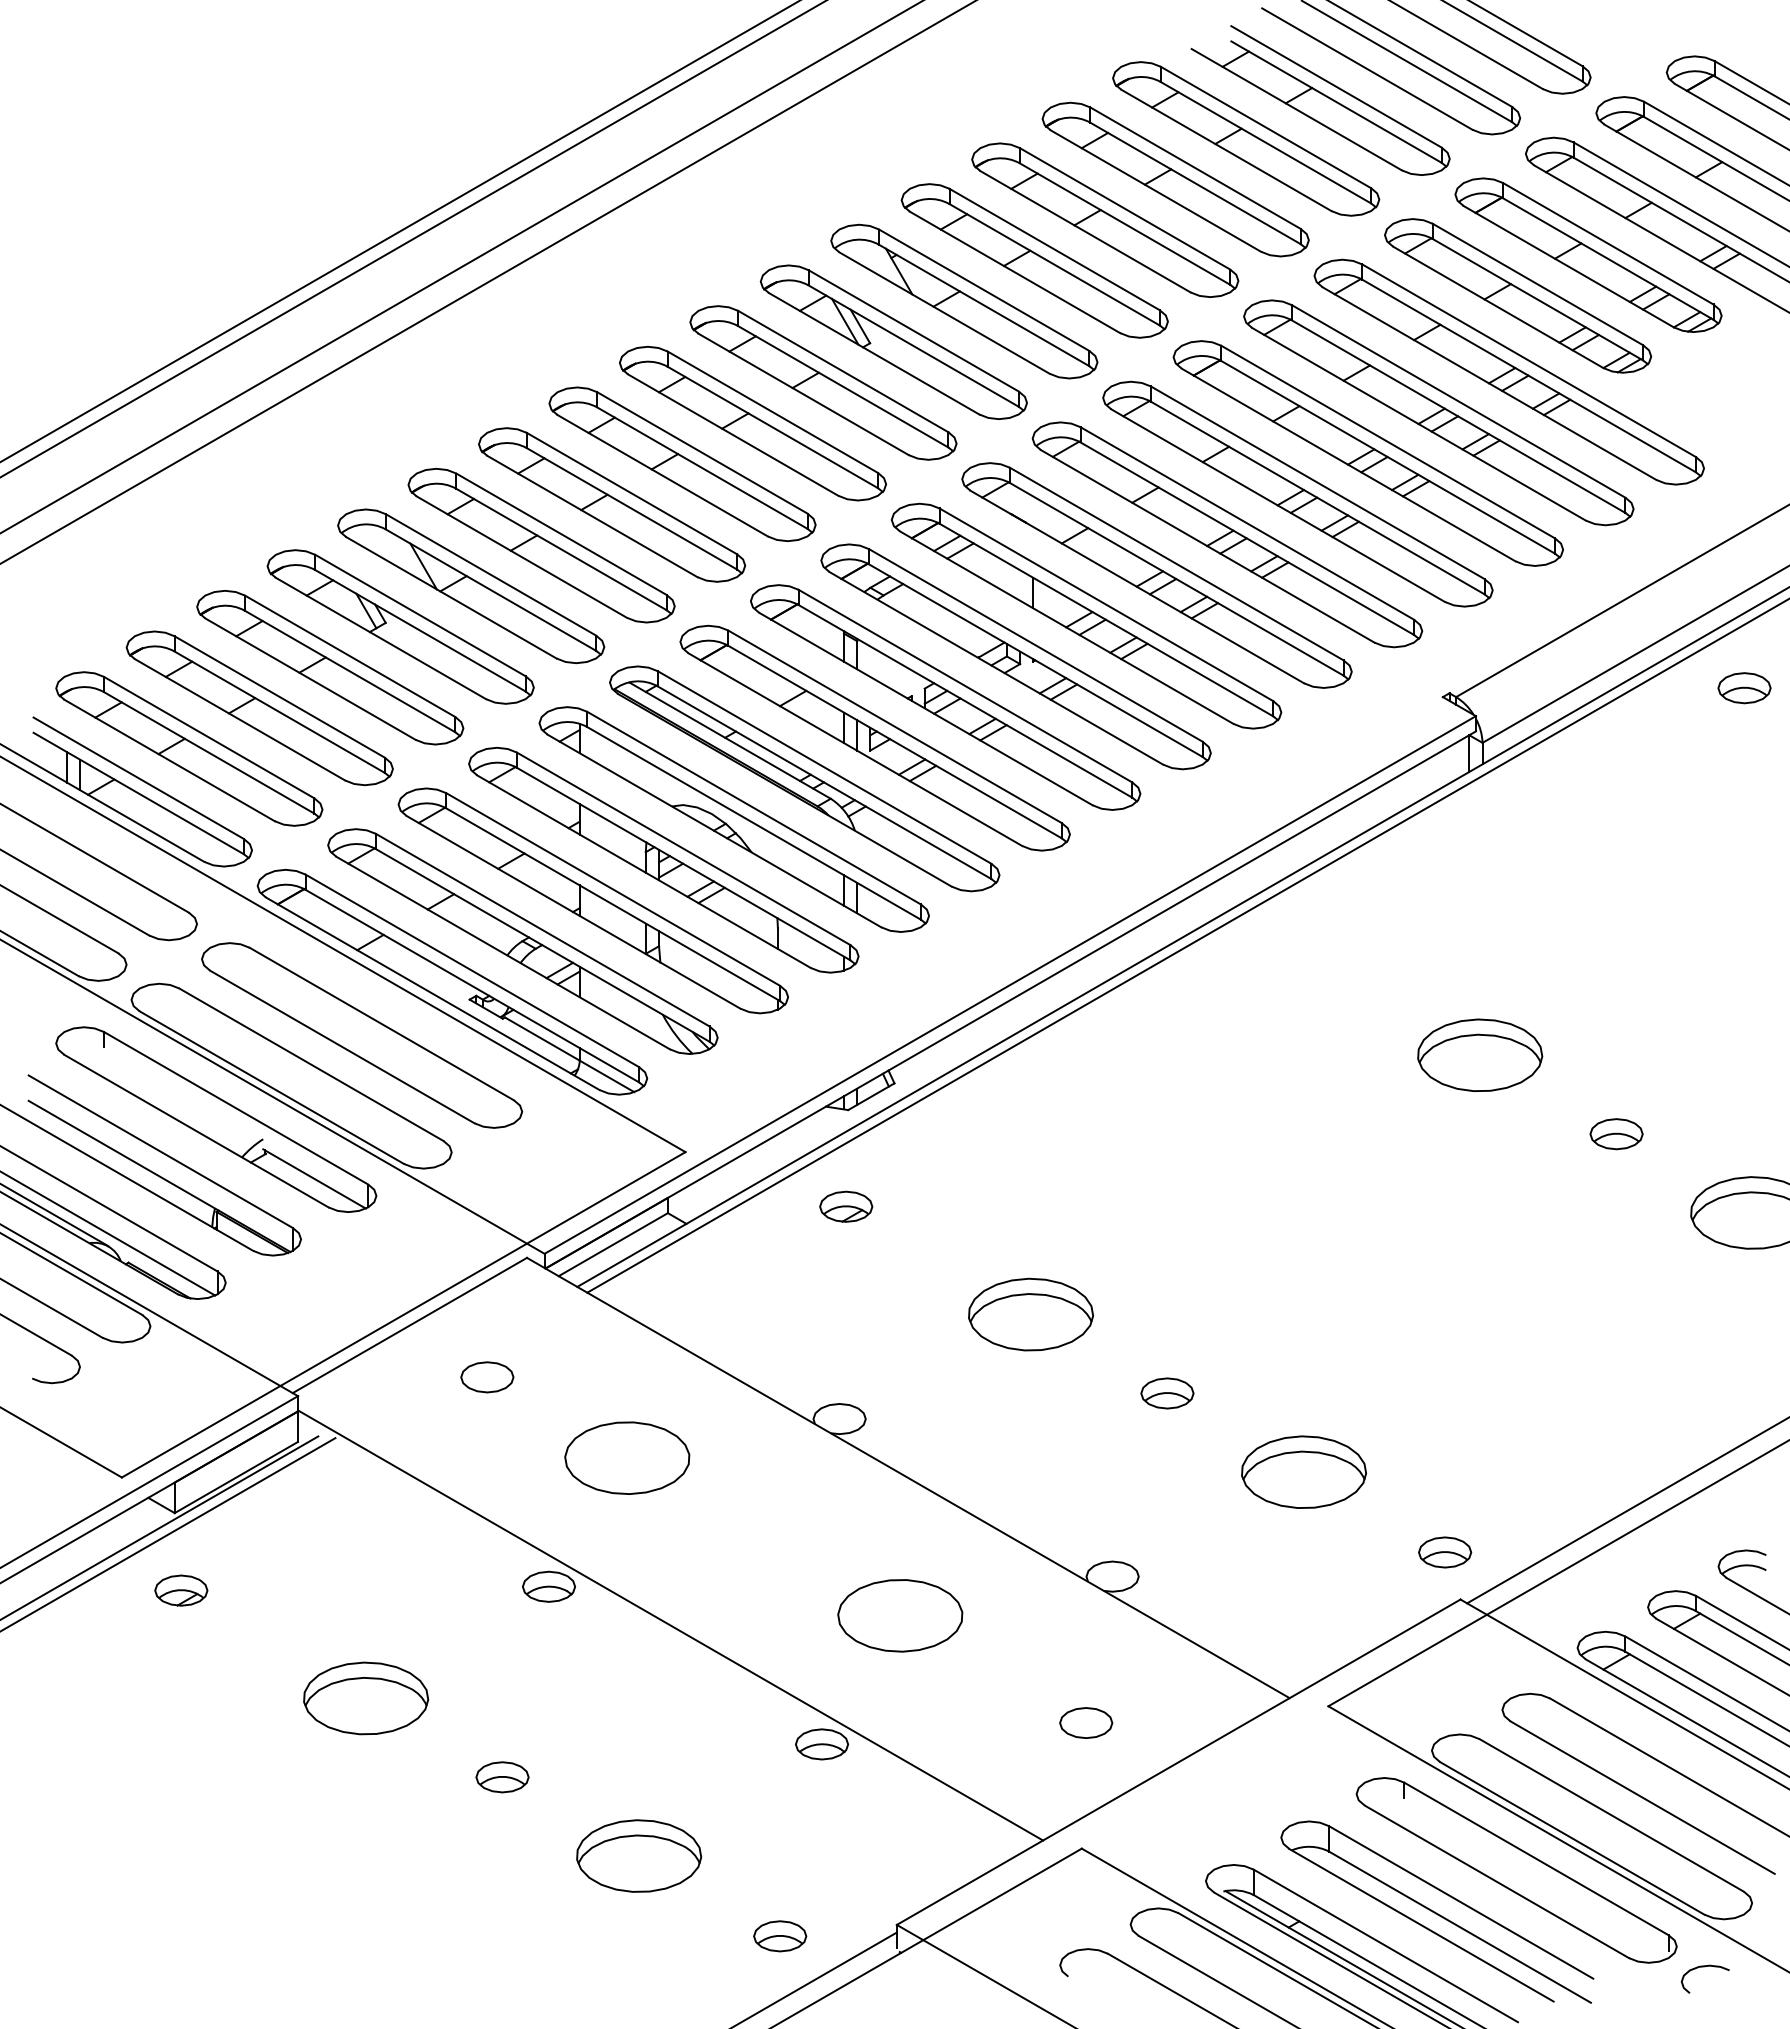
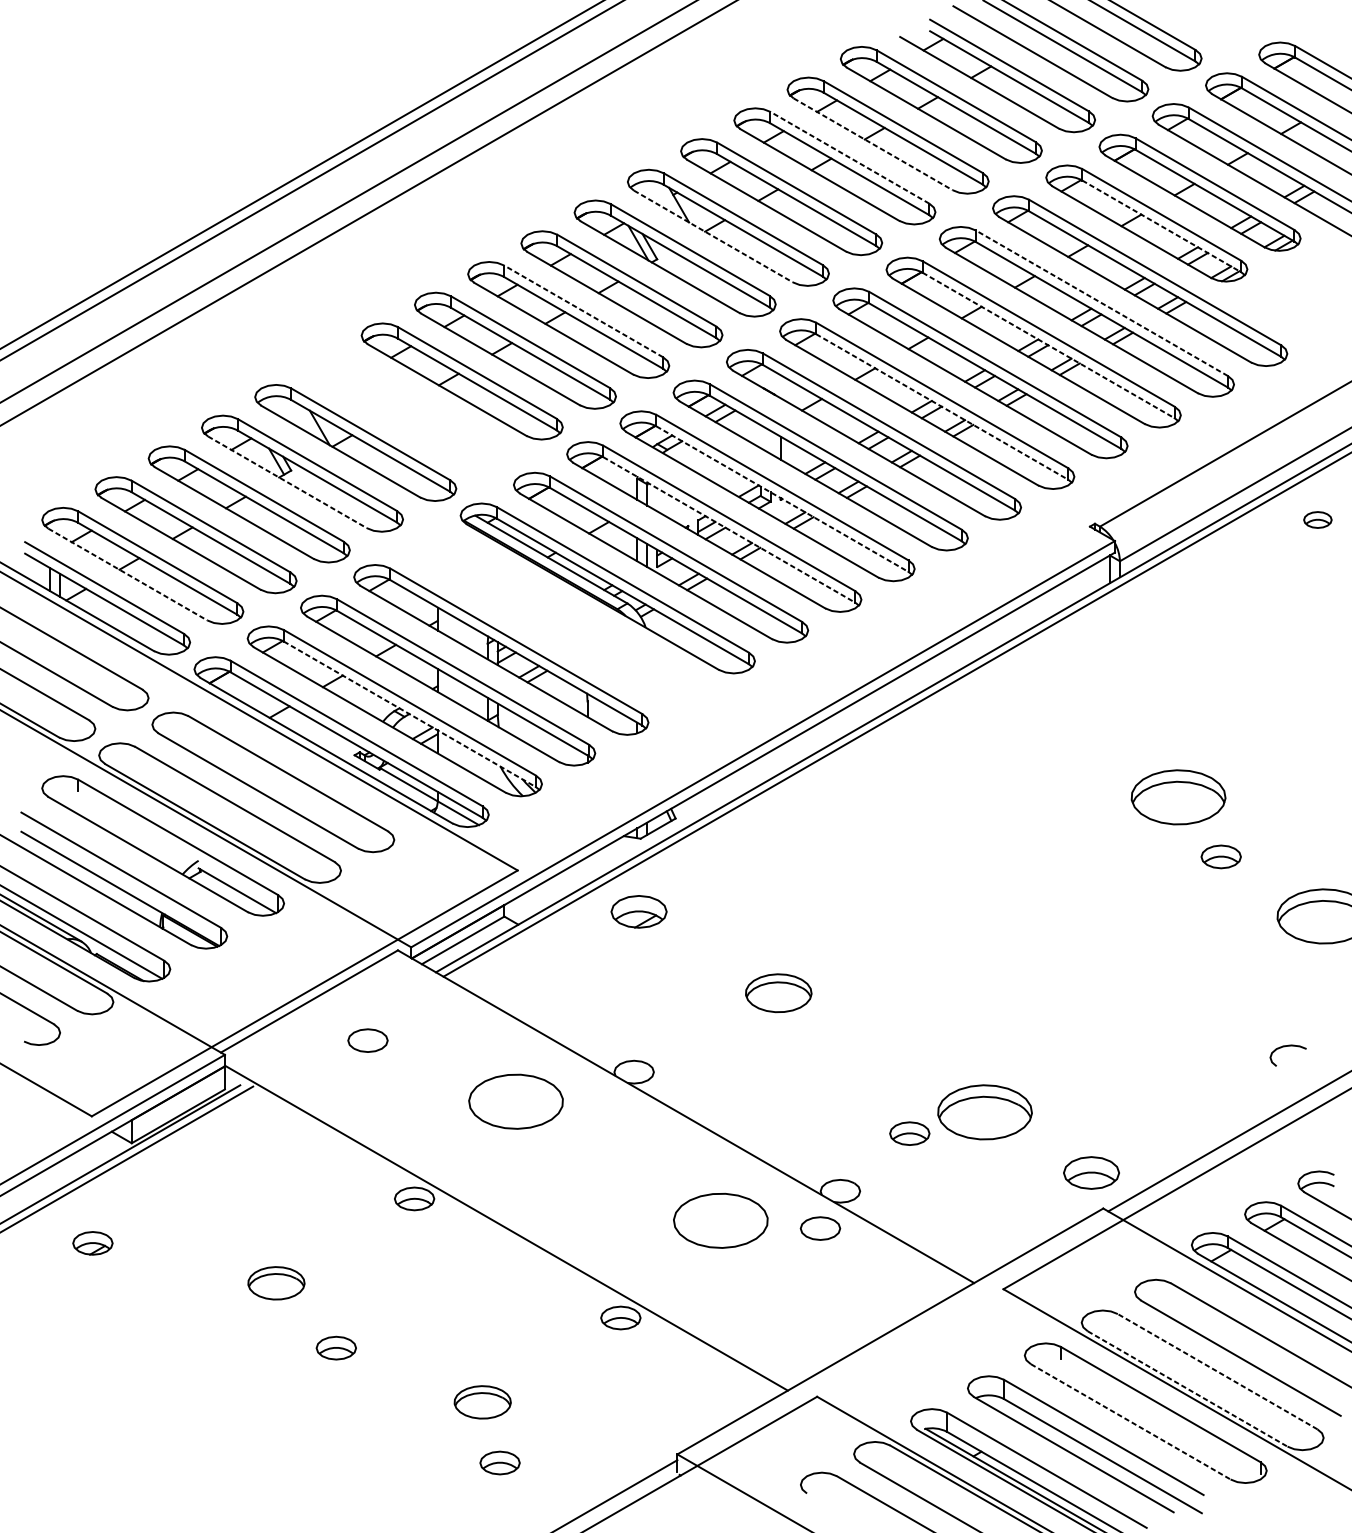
line: (1156, 191) -> (873, 144), solid -> dashed
line: (1124, 208) -> (849, 157), solid -> dashed
line: (1538, 299) -> (1162, 226), solid -> dashed
line: (944, 313) -> (713, 236), solid -> dashed
line: (1458, 401) -> (1101, 303), solid -> dashed
line: (772, 411) -> (583, 310), solid -> dashed
line: (1388, 457) -> (1048, 345), solid -> dashed
line: (1247, 538) -> (942, 406), solid -> dashed
part: (541, 545) -> (408, 412), removed
line: (381, 638) -> (287, 482), solid -> dashed
line: (1035, 660) -> (782, 499), solid -> dashed
part: (1744, 688) -> (1317, 520), size x0.7
line: (965, 701) -> (729, 529), solid -> dashed
line: (169, 760) -> (127, 574), solid -> dashed
part: (733, 819) -> (553, 619), removed
line: (542, 945) -> (409, 714), solid -> dashed
part: (1480, 1054) -> (1178, 796), moved
part: (846, 1206) -> (639, 911), size x1.4
part: (1030, 1314) -> (778, 993), size x0.7
part: (1167, 1393) -> (909, 1133), moved
part: (627, 1457) -> (516, 1101), moved
part: (1445, 1552) -> (1091, 1173), size x1.4
part: (181, 1590) -> (93, 1243), moved
part: (900, 1615) -> (720, 1220), moved
part: (366, 1698) -> (276, 1283), size x0.6
part: (1086, 1722) -> (820, 1228), moved
part: (502, 1777) -> (336, 1348), moved
line: (1611, 1815) -> (1217, 1371), solid -> dashed
line: (1572, 1838) -> (1187, 1389), solid -> dashed
part: (639, 1855) -> (482, 1401), size x0.6
line: (1496, 1881) -> (1130, 1421), solid -> dashed
part: (780, 1936) -> (500, 1463), moved
curve: (1704, 1967) -> (1287, 1046), moved

